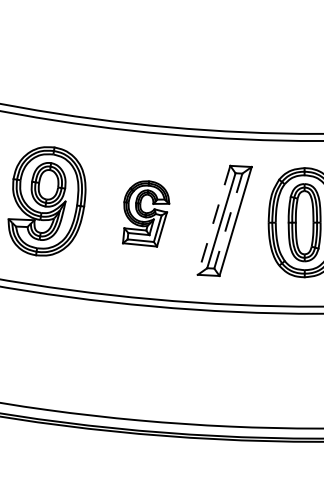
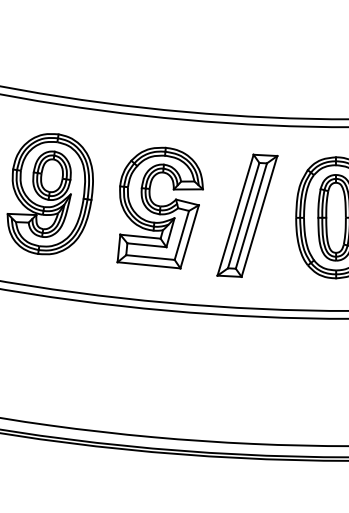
part: (145, 213) -> (159, 207), size x1.67
line: (214, 220) -> (236, 215), dashed -> solid
line: (228, 221) -> (251, 216), dashed -> solid

